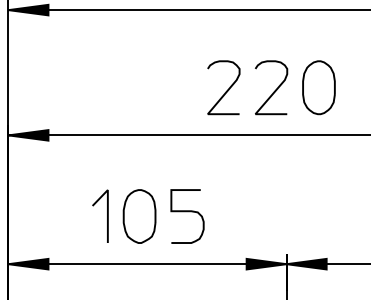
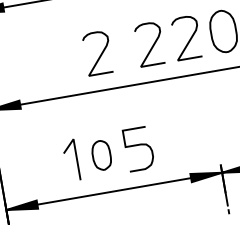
curve: (159, 90) -> (100, 55), added
part: (139, 216) -> (101, 155), size x0.7

